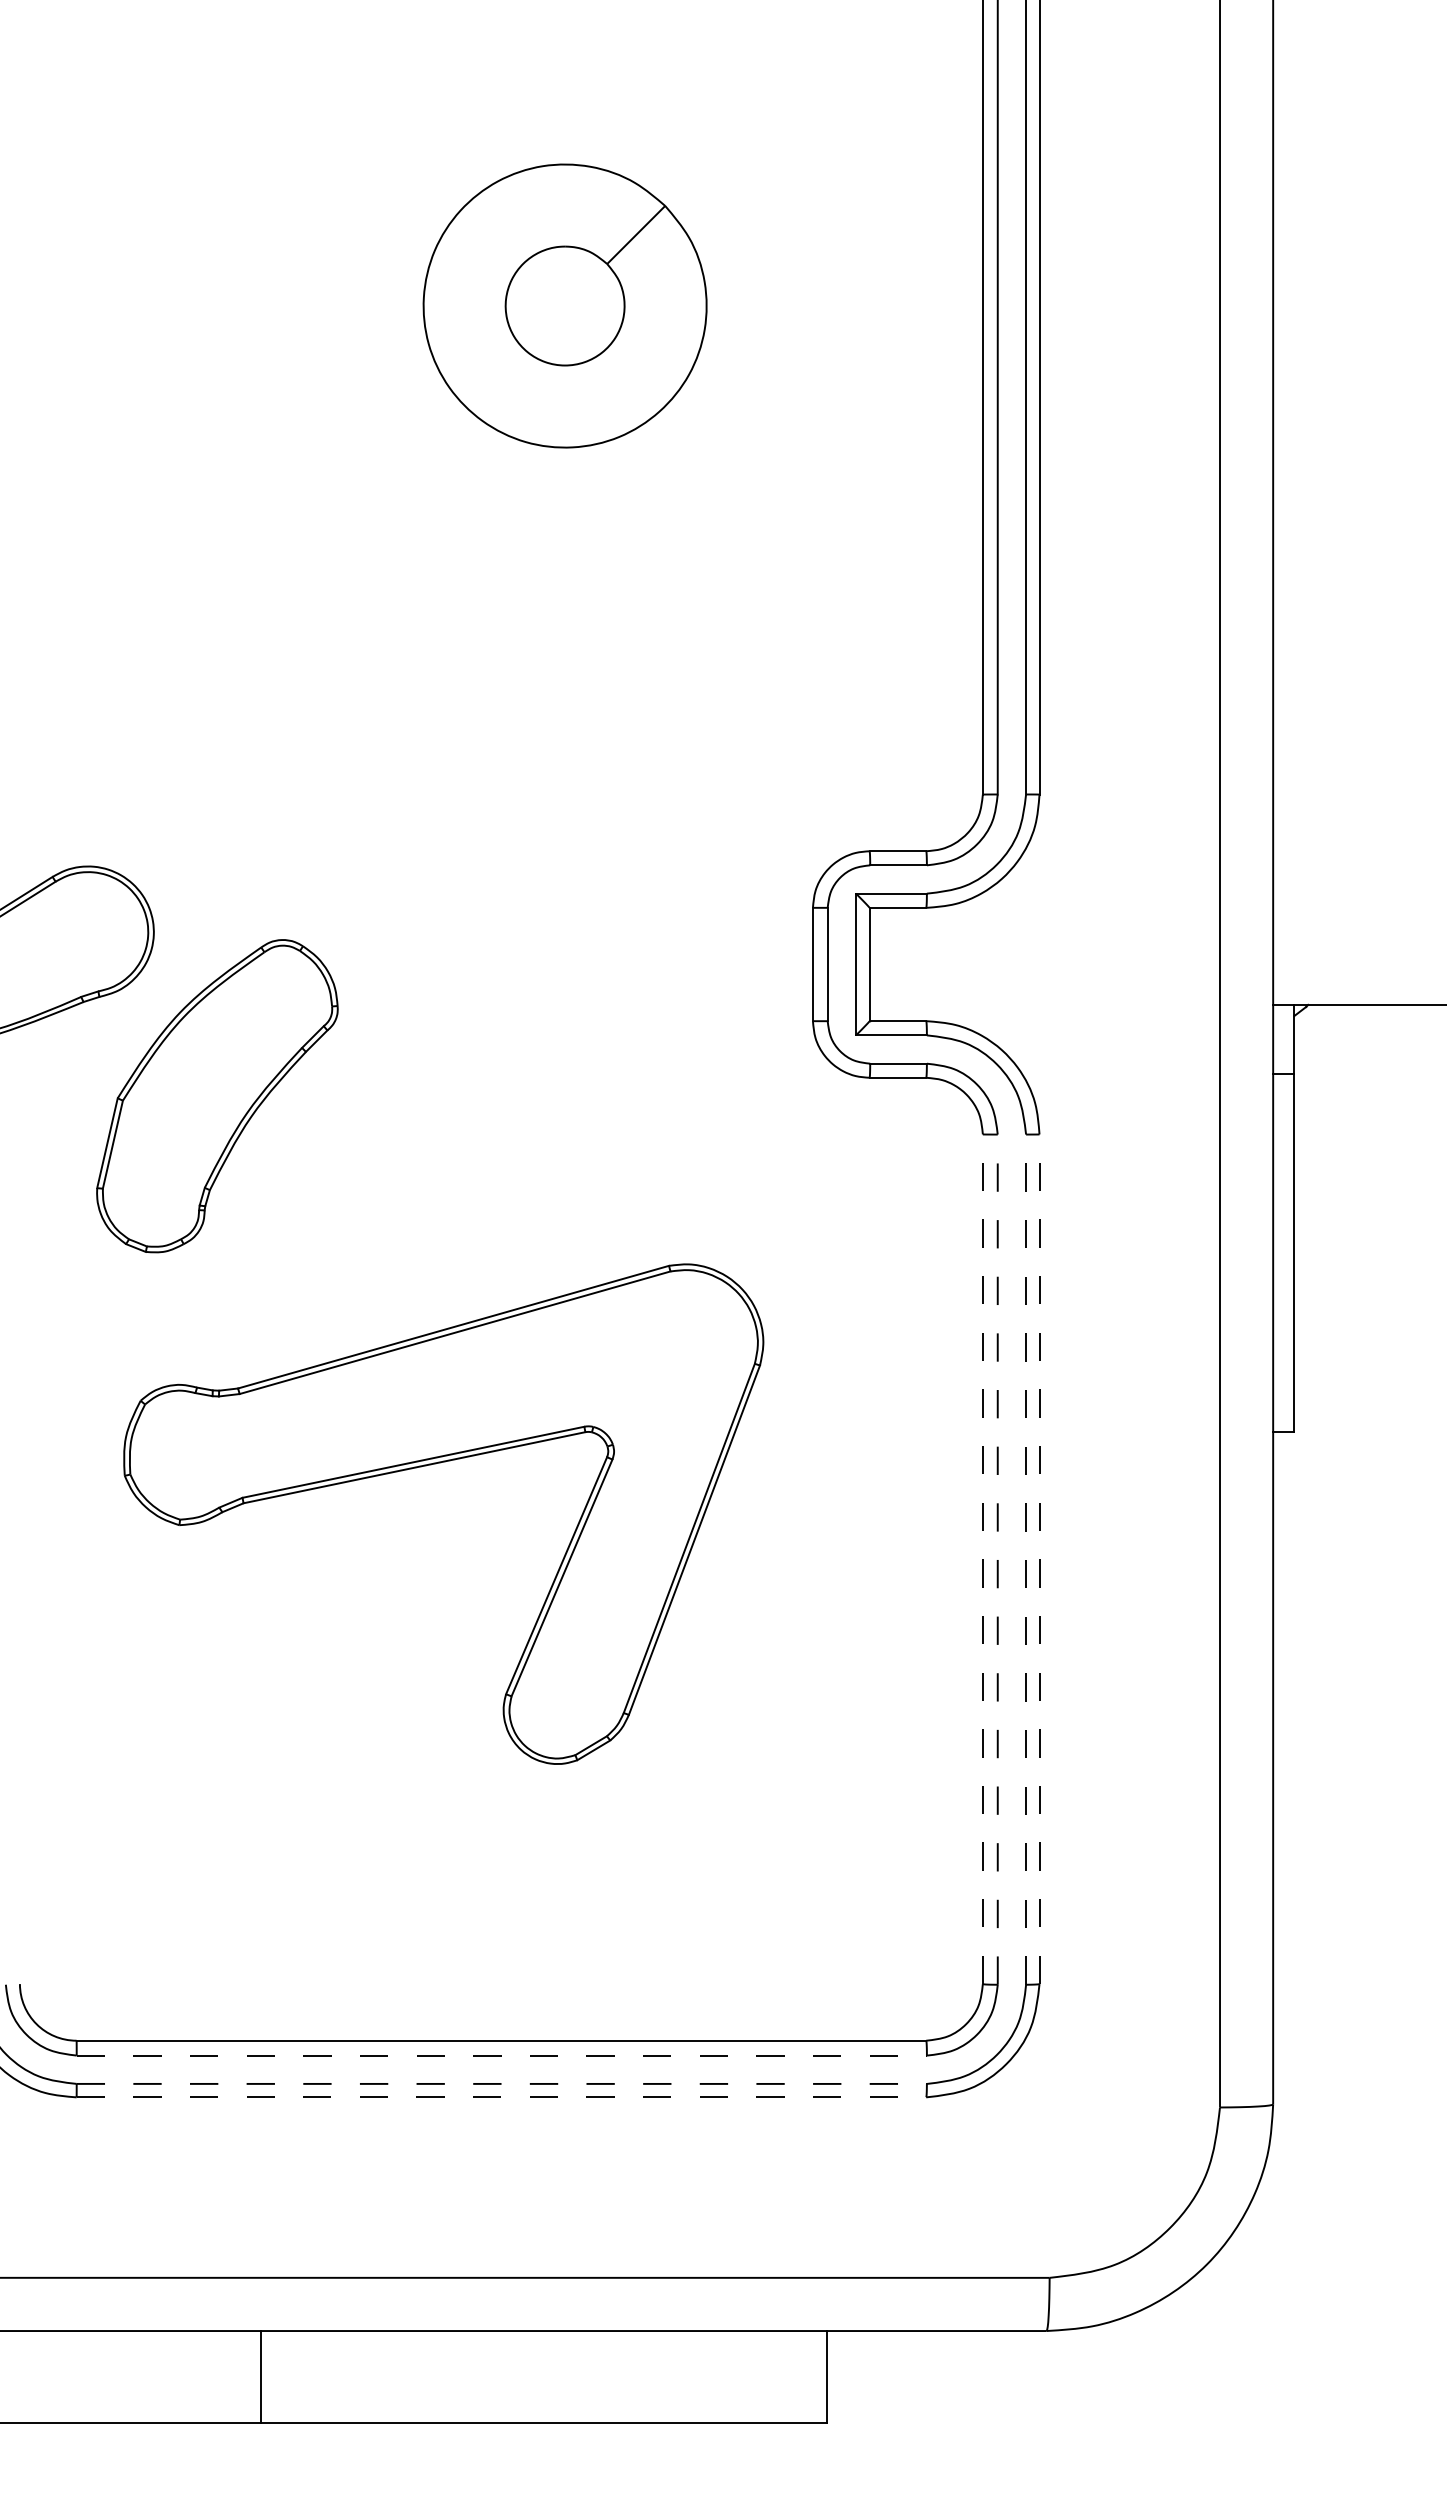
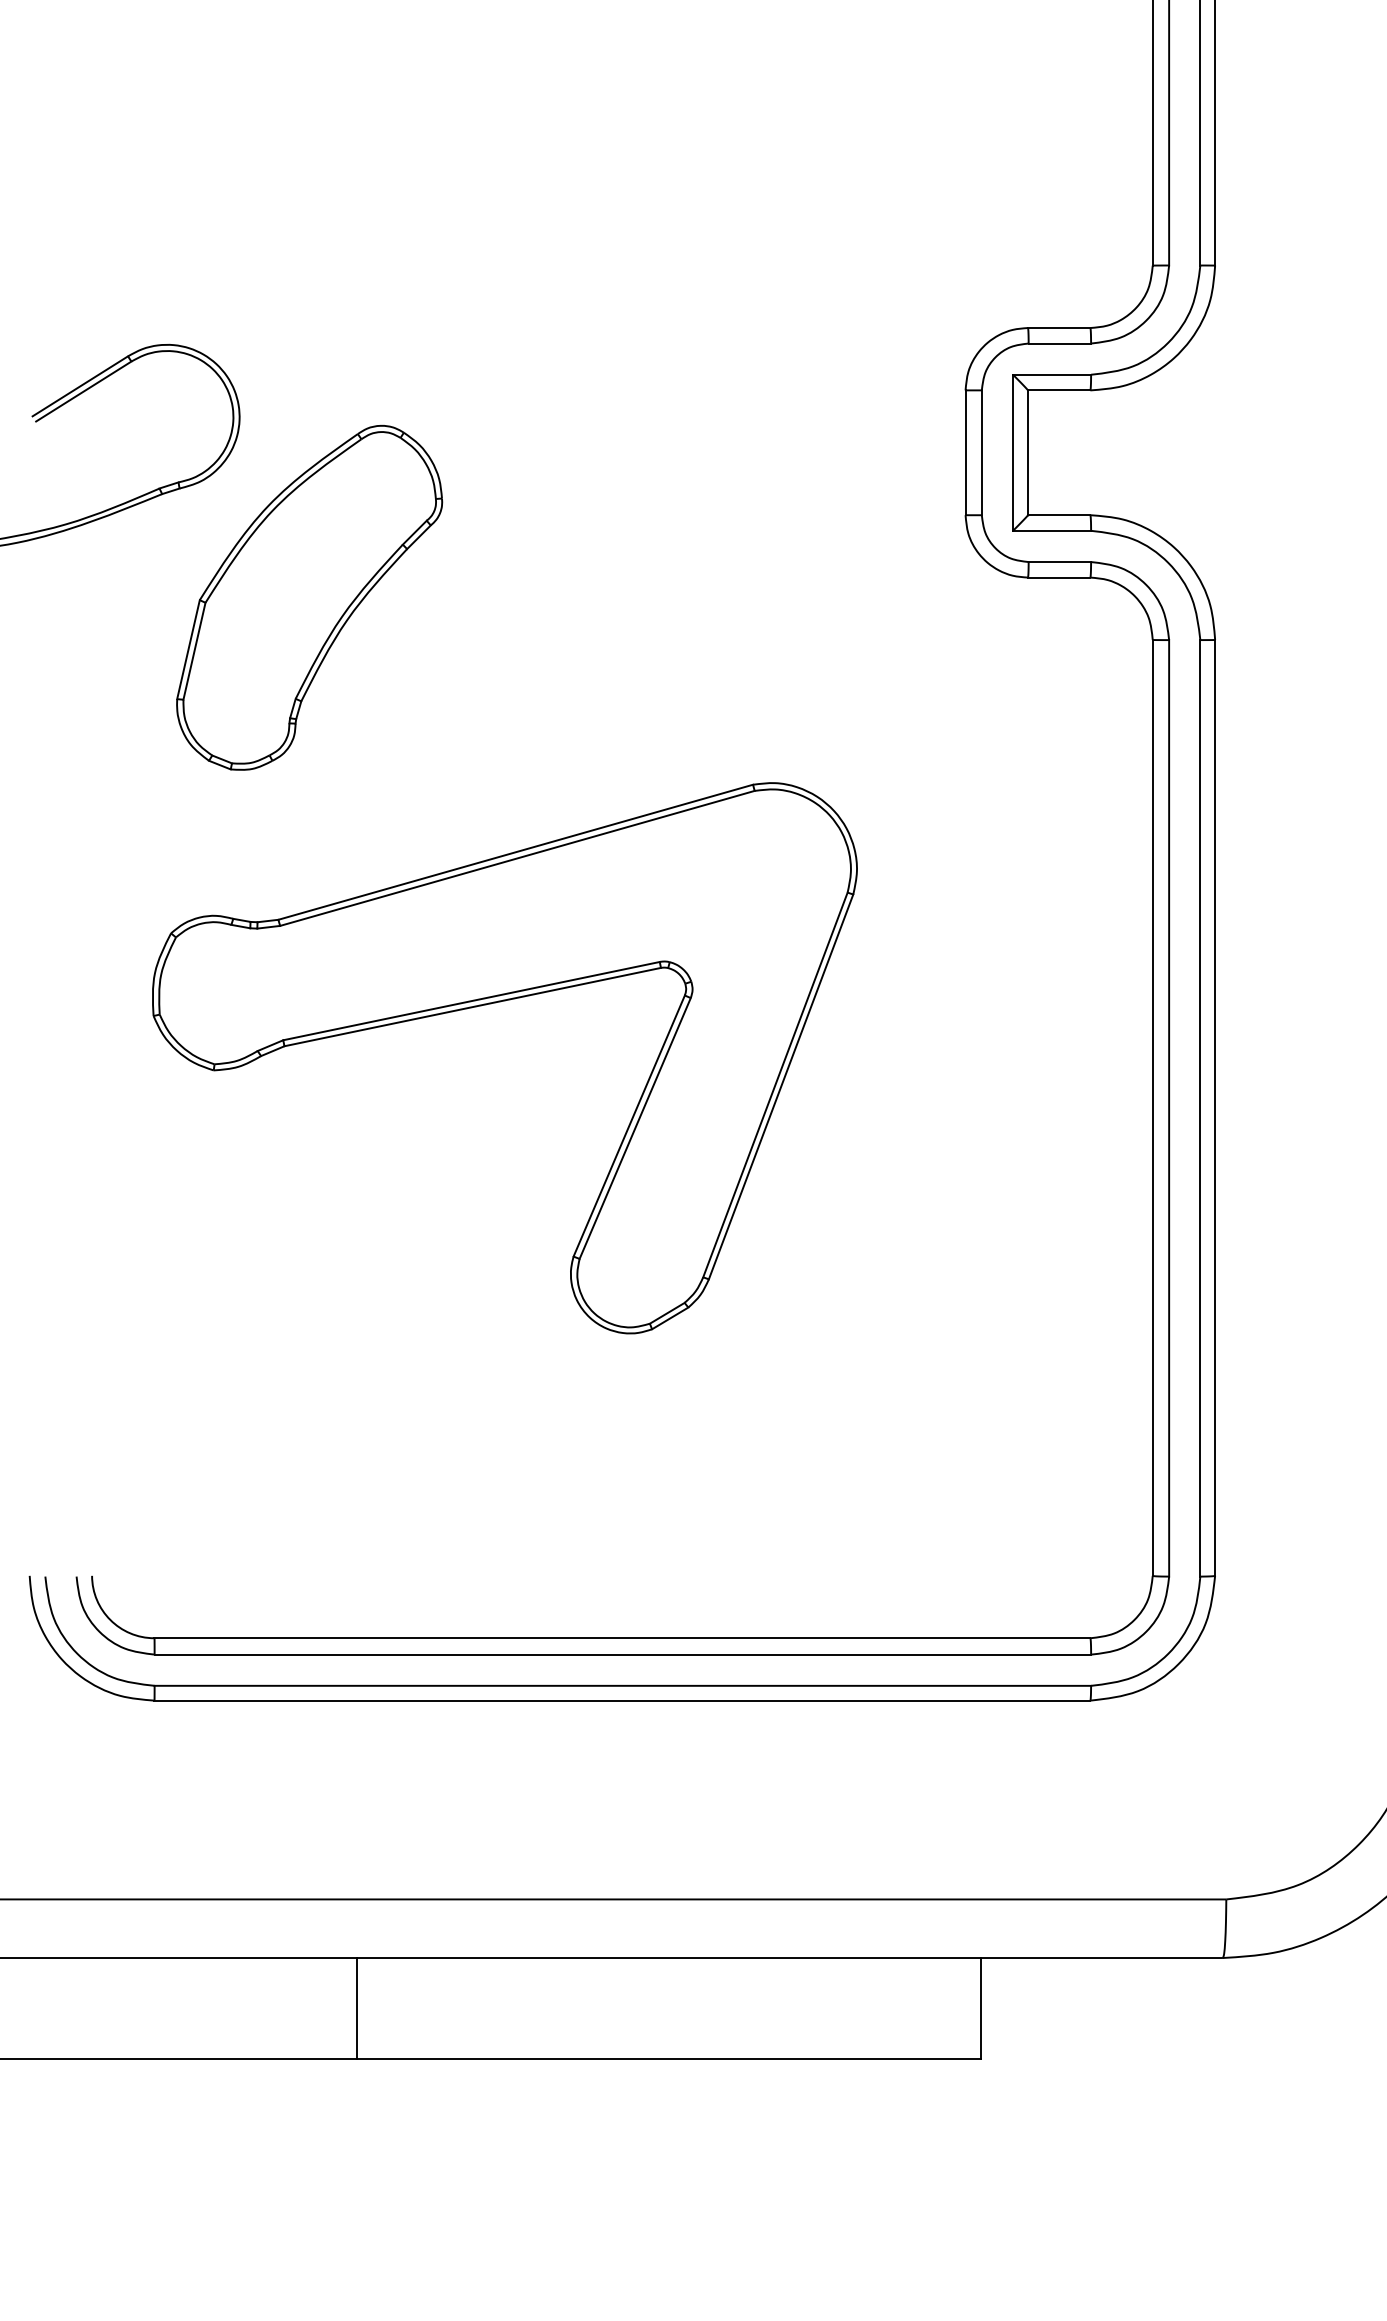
part: (431, 1465) -> (491, 1004), moved
line: (982, 1559) -> (1152, 1108), dashed -> solid
line: (997, 1559) -> (1168, 1108), dashed -> solid
line: (1026, 1559) -> (1200, 1108), dashed -> solid
line: (1039, 1559) -> (1215, 1108), dashed -> solid
line: (502, 2055) -> (623, 1654), dashed -> solid
line: (502, 2083) -> (623, 1685), dashed -> solid
line: (501, 2097) -> (622, 1700), dashed -> solid

